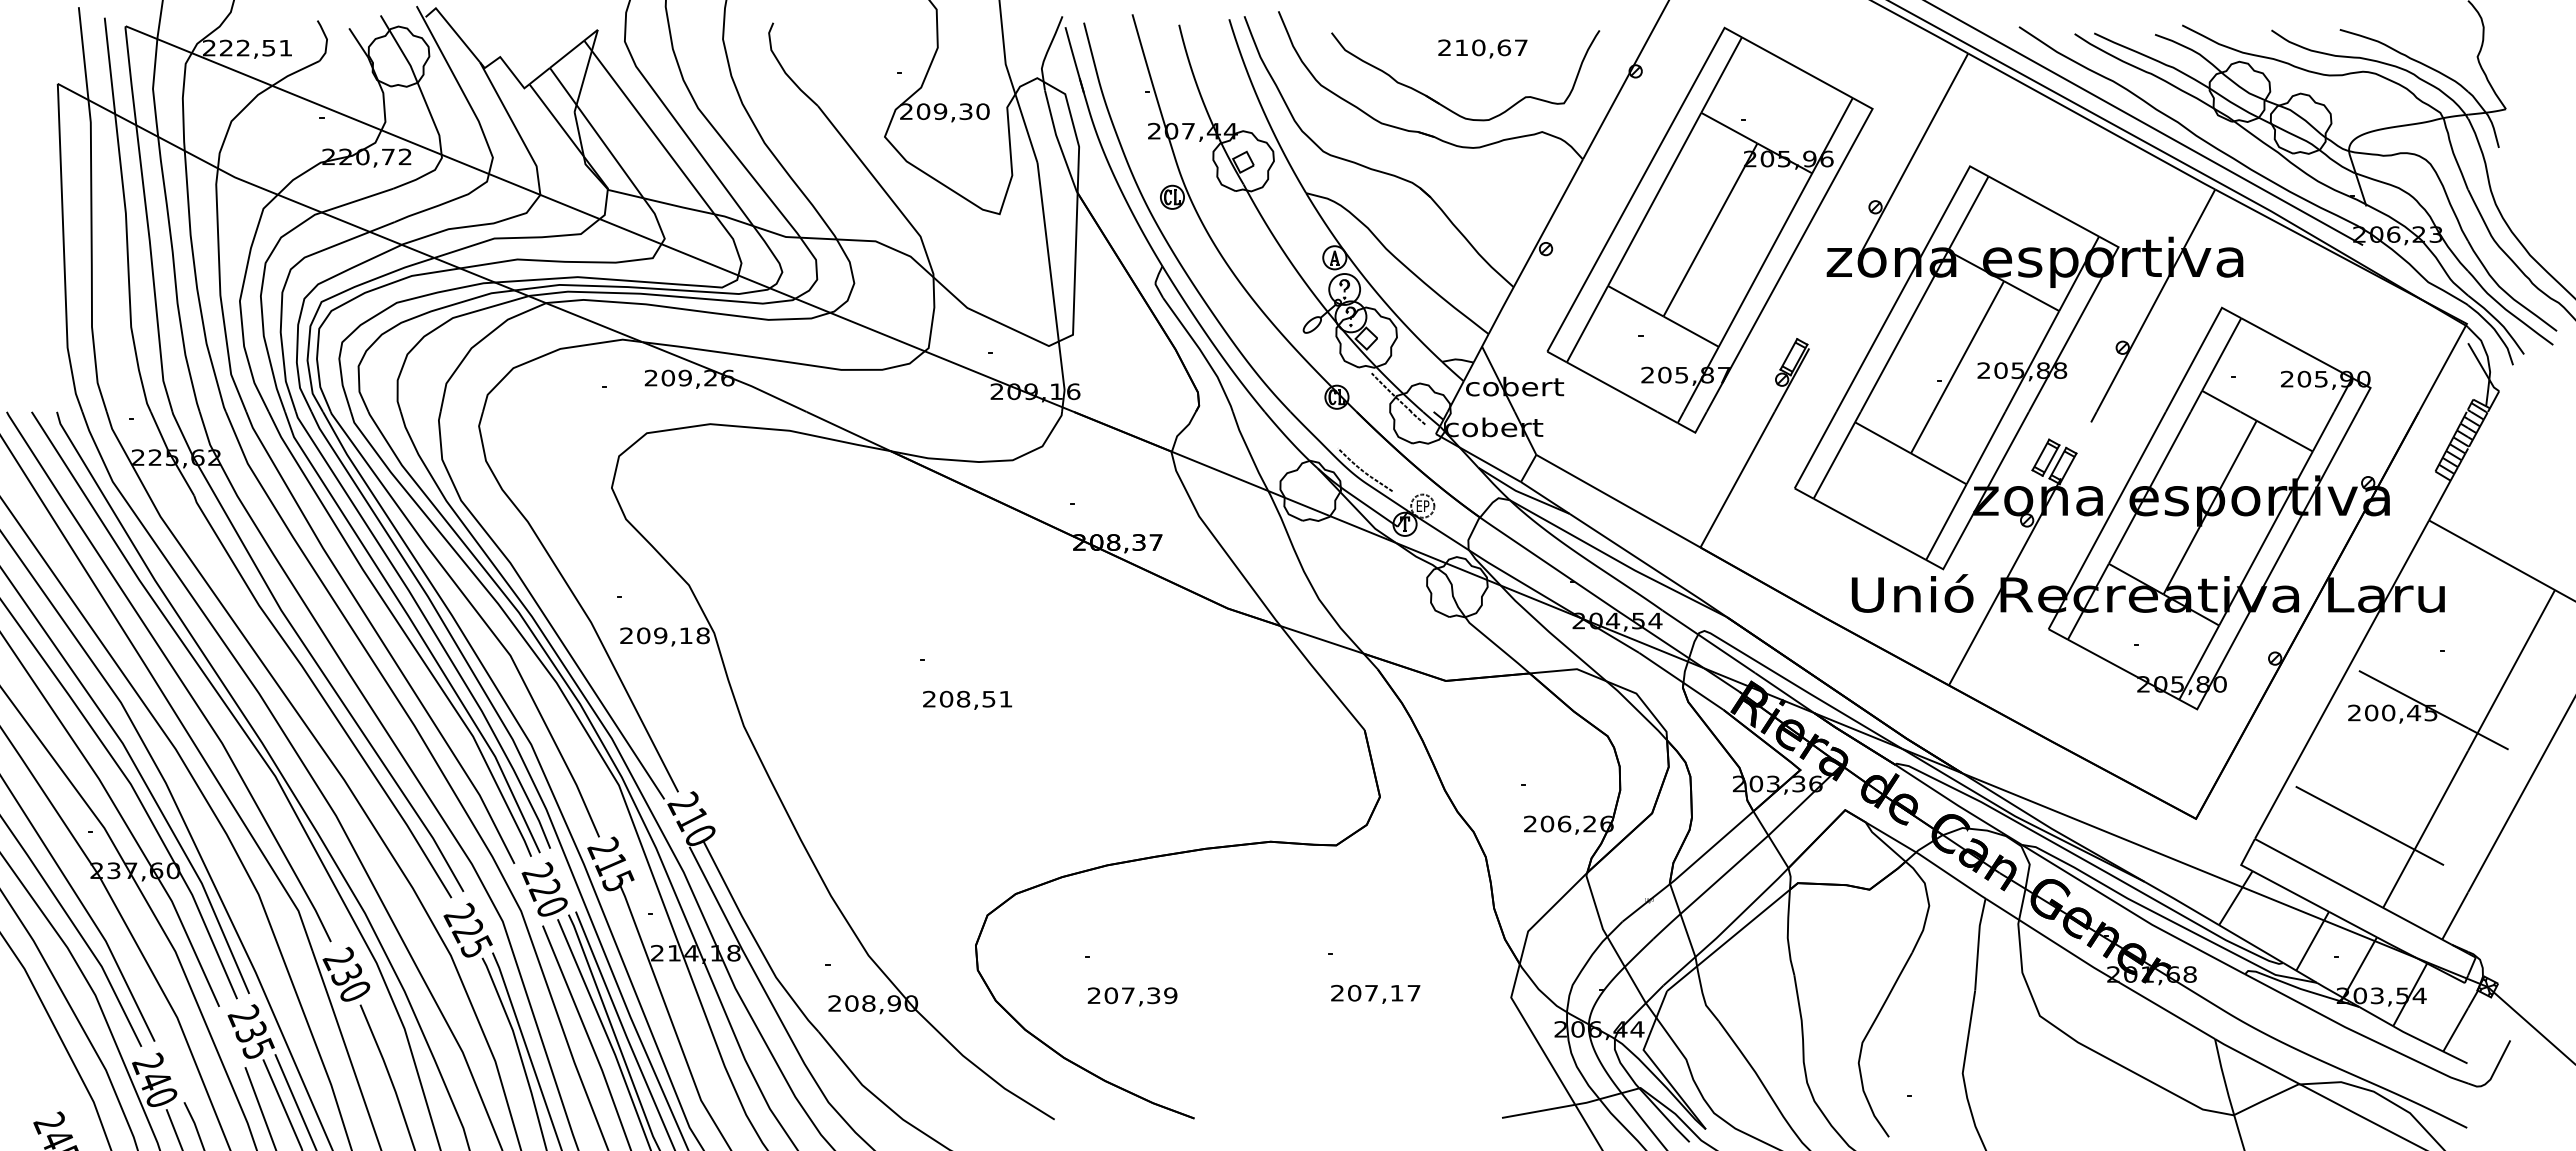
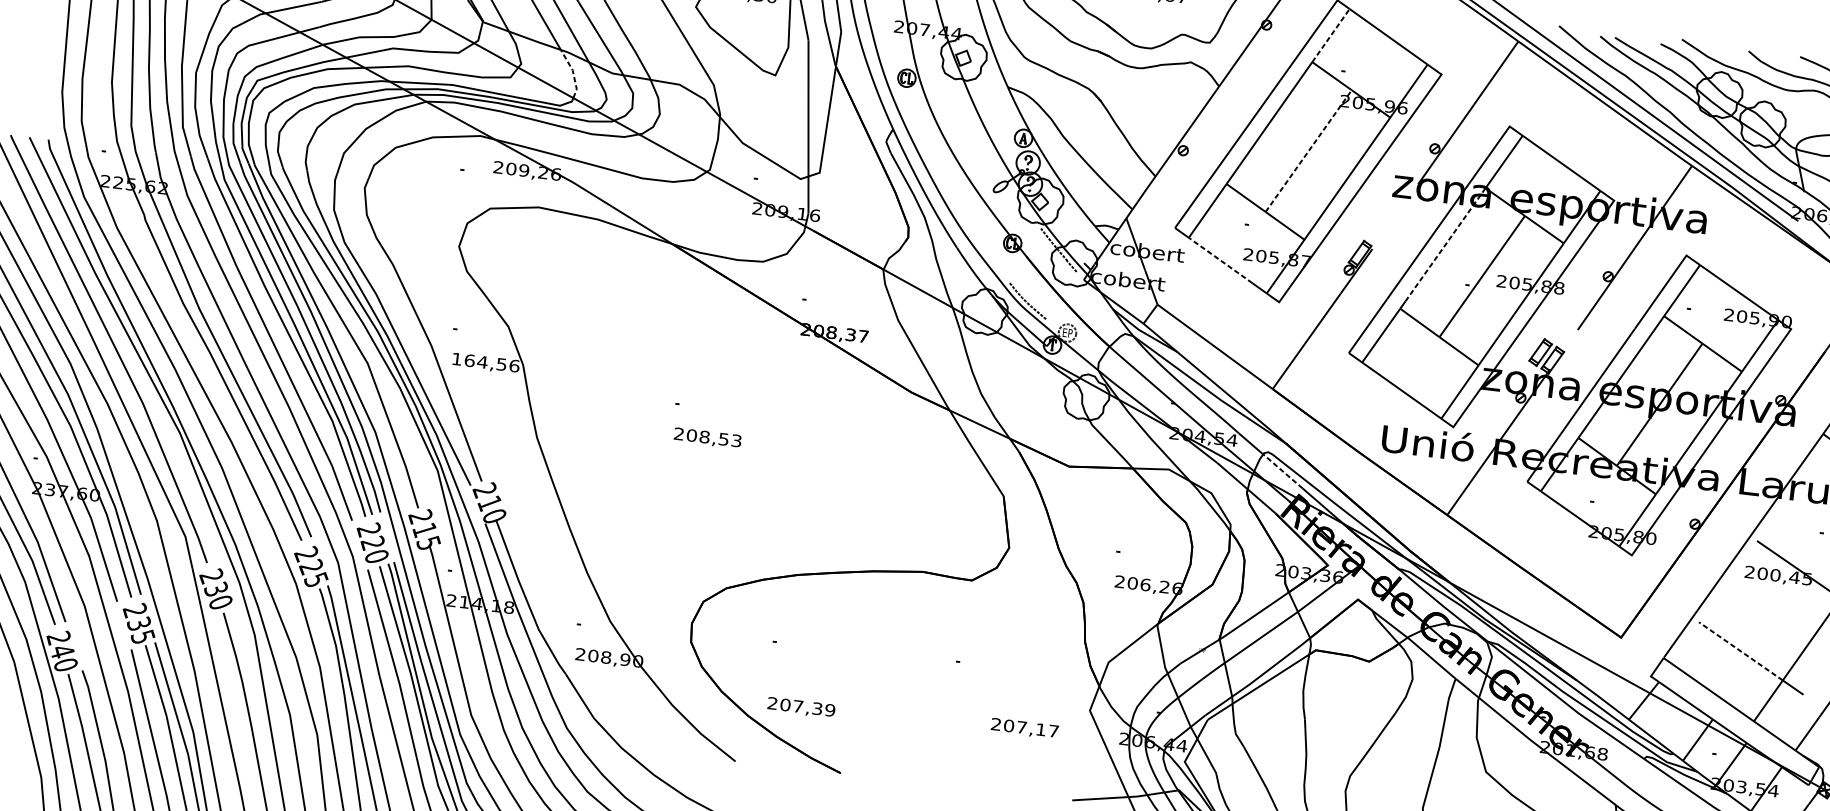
line: (1721, 75) -> (1330, 35), solid -> dashed
line: (1710, 229) -> (1308, 150), solid -> dashed
line: (734, 241) -> (573, 72), solid -> dashed
line: (1904, 331) -> (1445, 244), solid -> dashed
line: (1612, 387) -> (1220, 260), solid -> dashed
text: (664, 635) -> (485, 362), 209,18 -> 164,56
line: (1726, 653) -> (1282, 471), solid -> dashed
text: (1005, 698) -> (736, 440), 208,51 -> 208,53
line: (2354, 817) -> (1740, 650), solid -> dashed
text: (1375, 993) -> (1024, 728), moved
text: (1132, 996) -> (801, 707), moved

